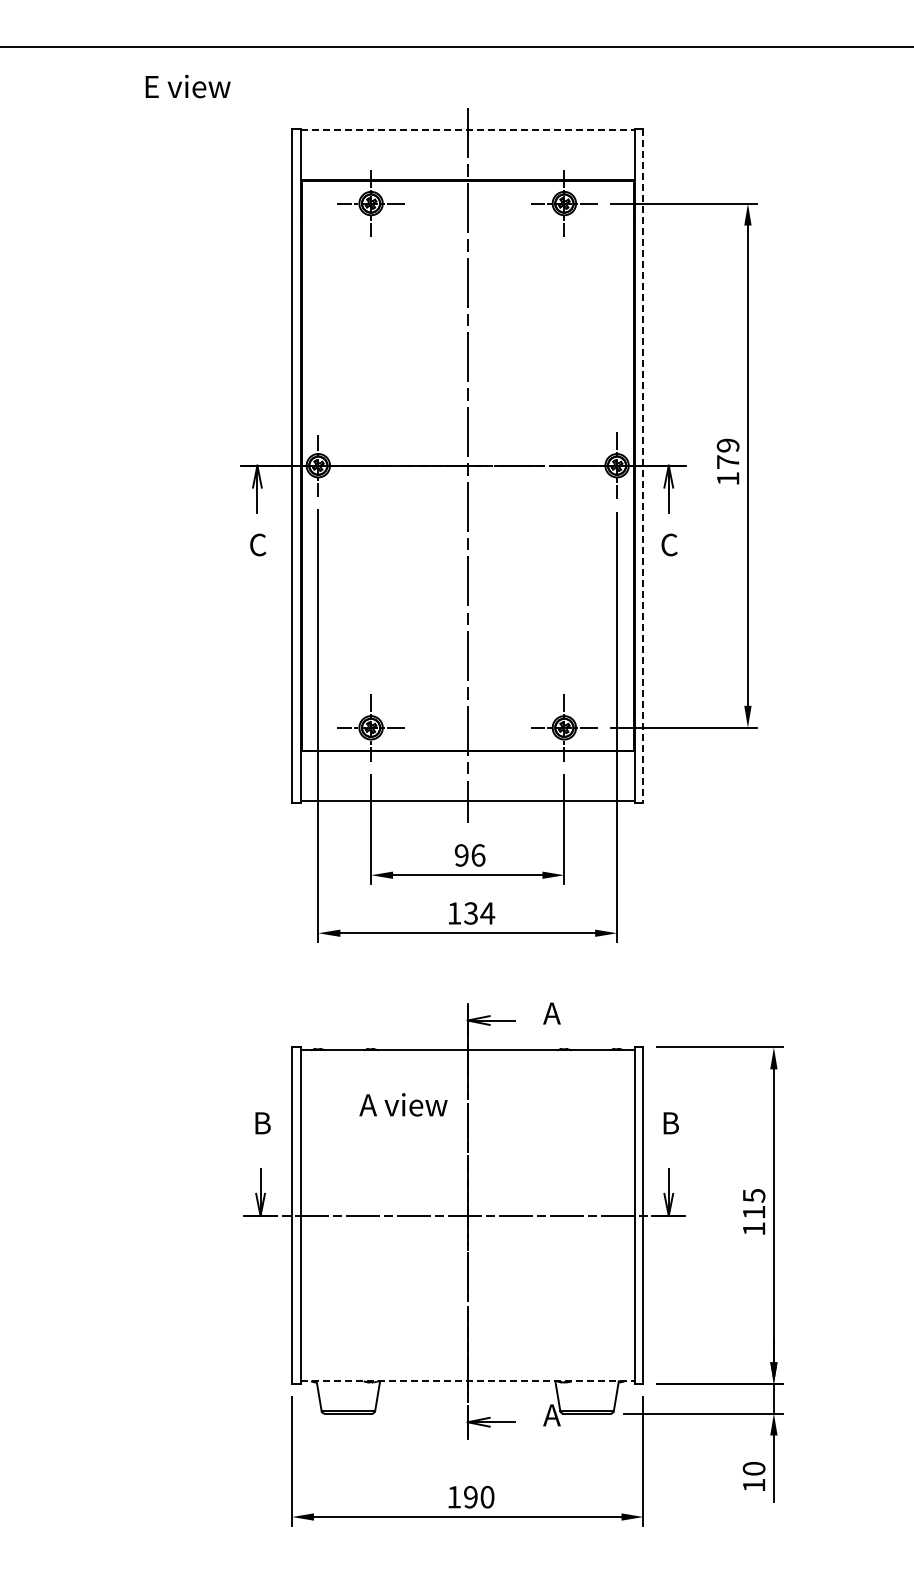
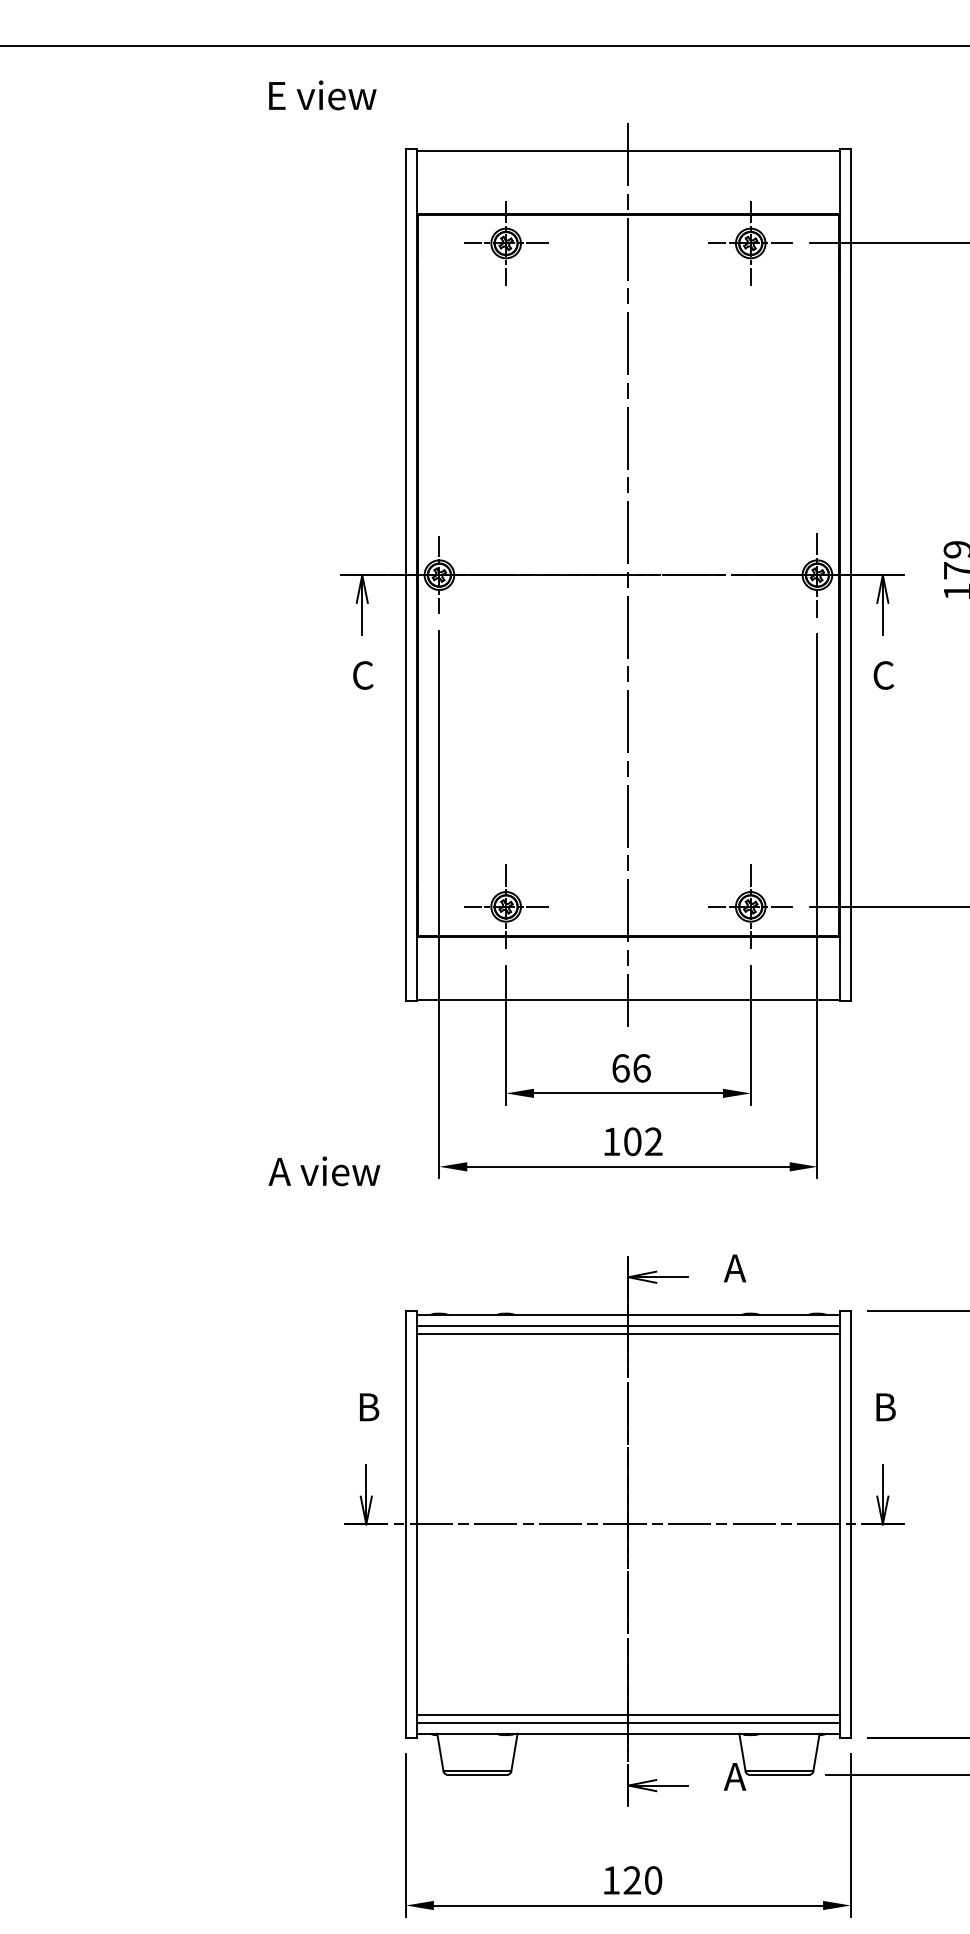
text: (187, 86) -> (321, 95), moved
line: (467, 130) -> (628, 151), dashed -> solid
line: (643, 465) -> (850, 574), dashed -> solid
text: (461, 855) -> (620, 1068), 96 -> 66
text: (479, 913) -> (643, 1141), 134 -> 102
line: (467, 1059) -> (628, 1326), added
line: (467, 1065) -> (628, 1334), added
text: (403, 1104) -> (324, 1170), moved
line: (467, 1366) -> (628, 1715), added
line: (467, 1372) -> (628, 1722), added
line: (467, 1381) -> (628, 1734), dashed -> solid
text: (470, 1497) -> (631, 1880), 190 -> 120

